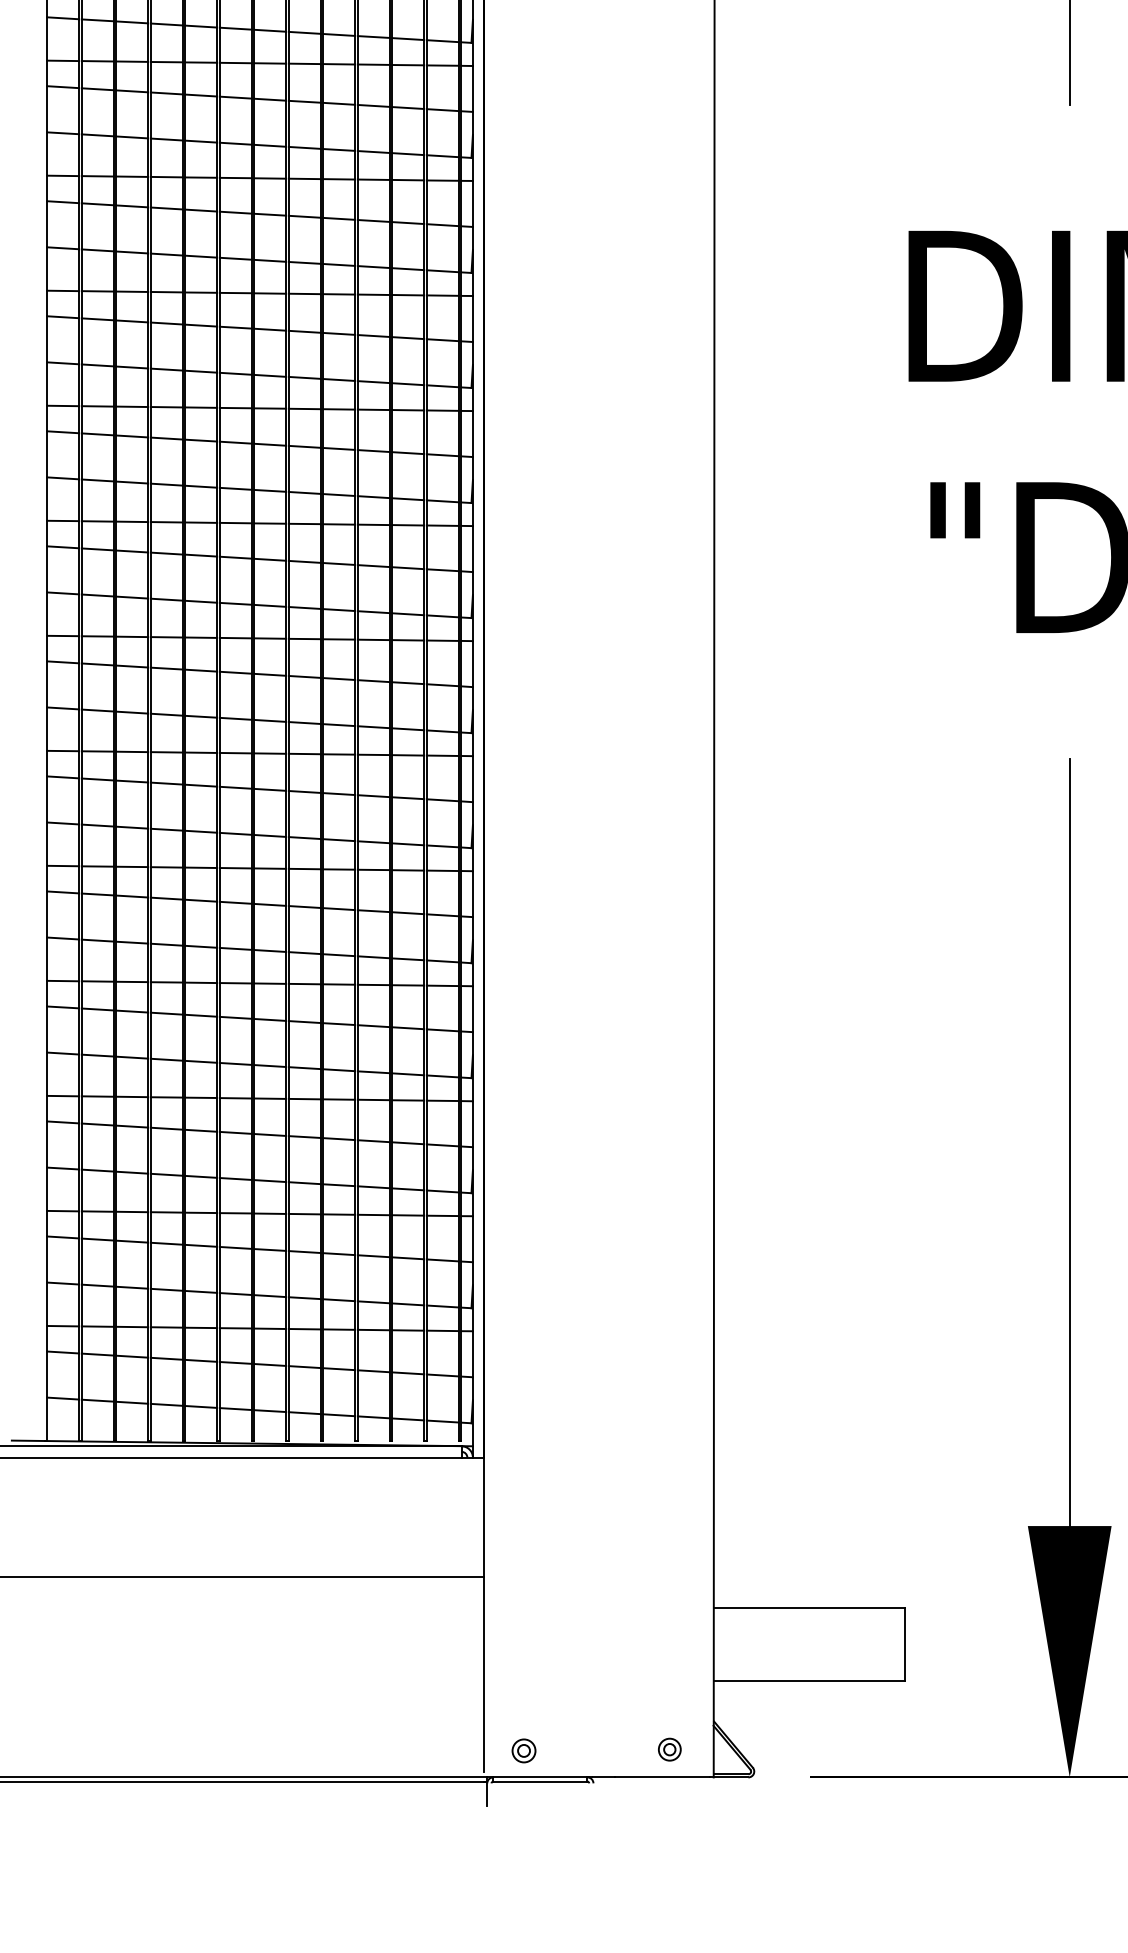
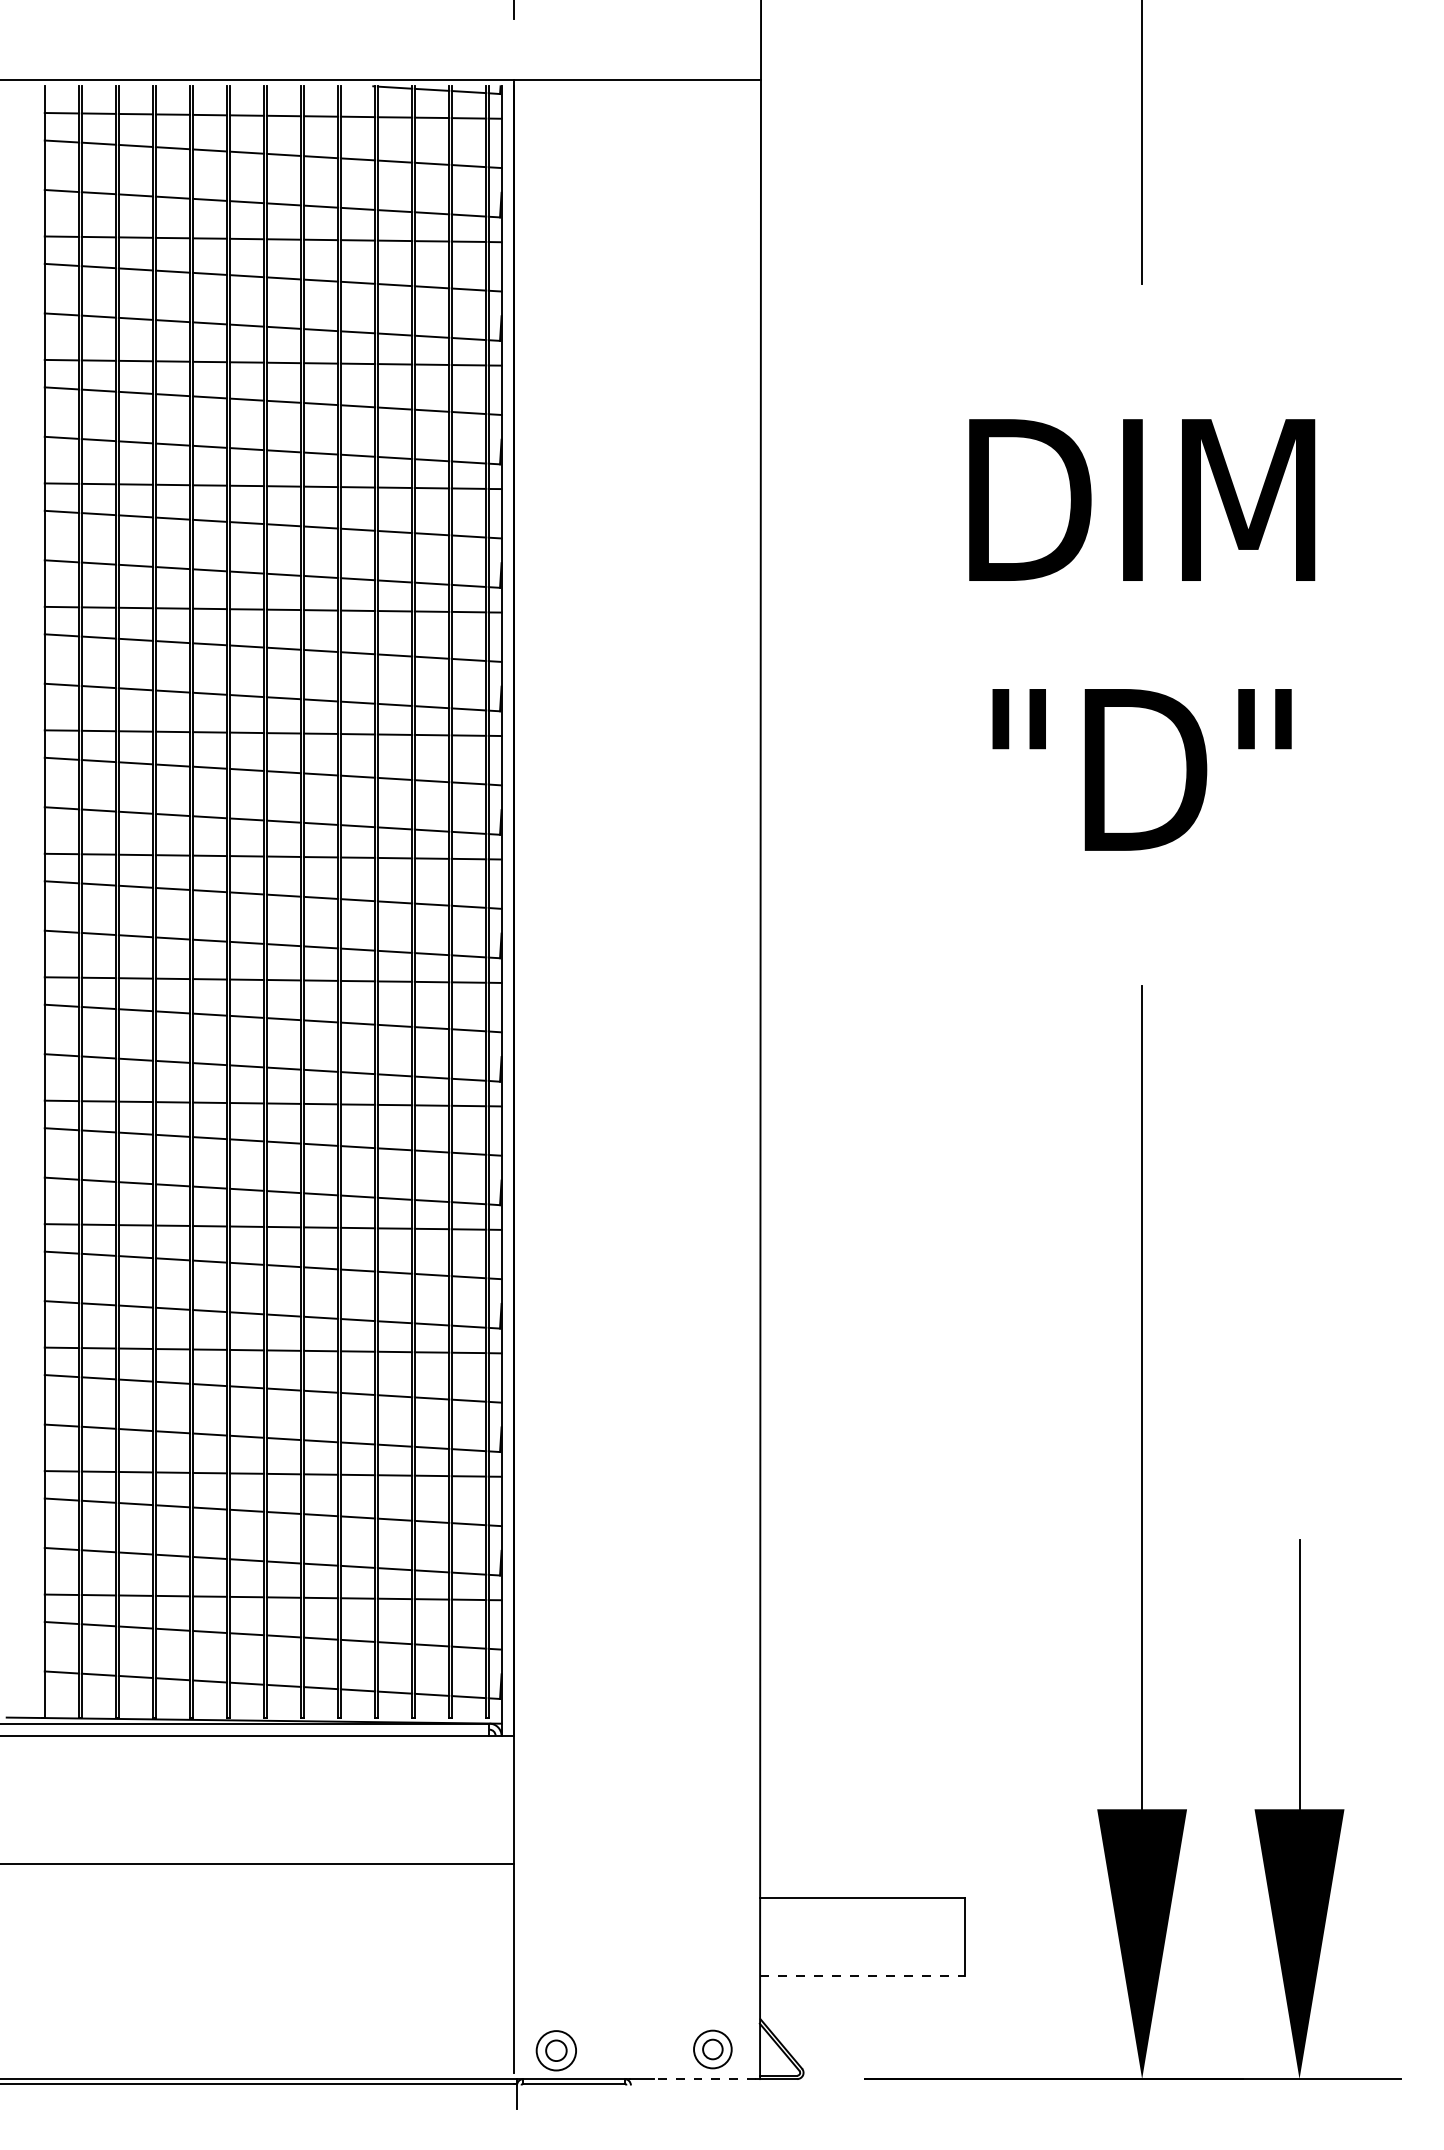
line: (810, 1680) -> (863, 1975), solid -> dashed
part: (669, 1748) -> (712, 2048), size x1.6
part: (524, 1750) -> (556, 2050), size x1.6
line: (661, 1777) -> (704, 2079), solid -> dashed

